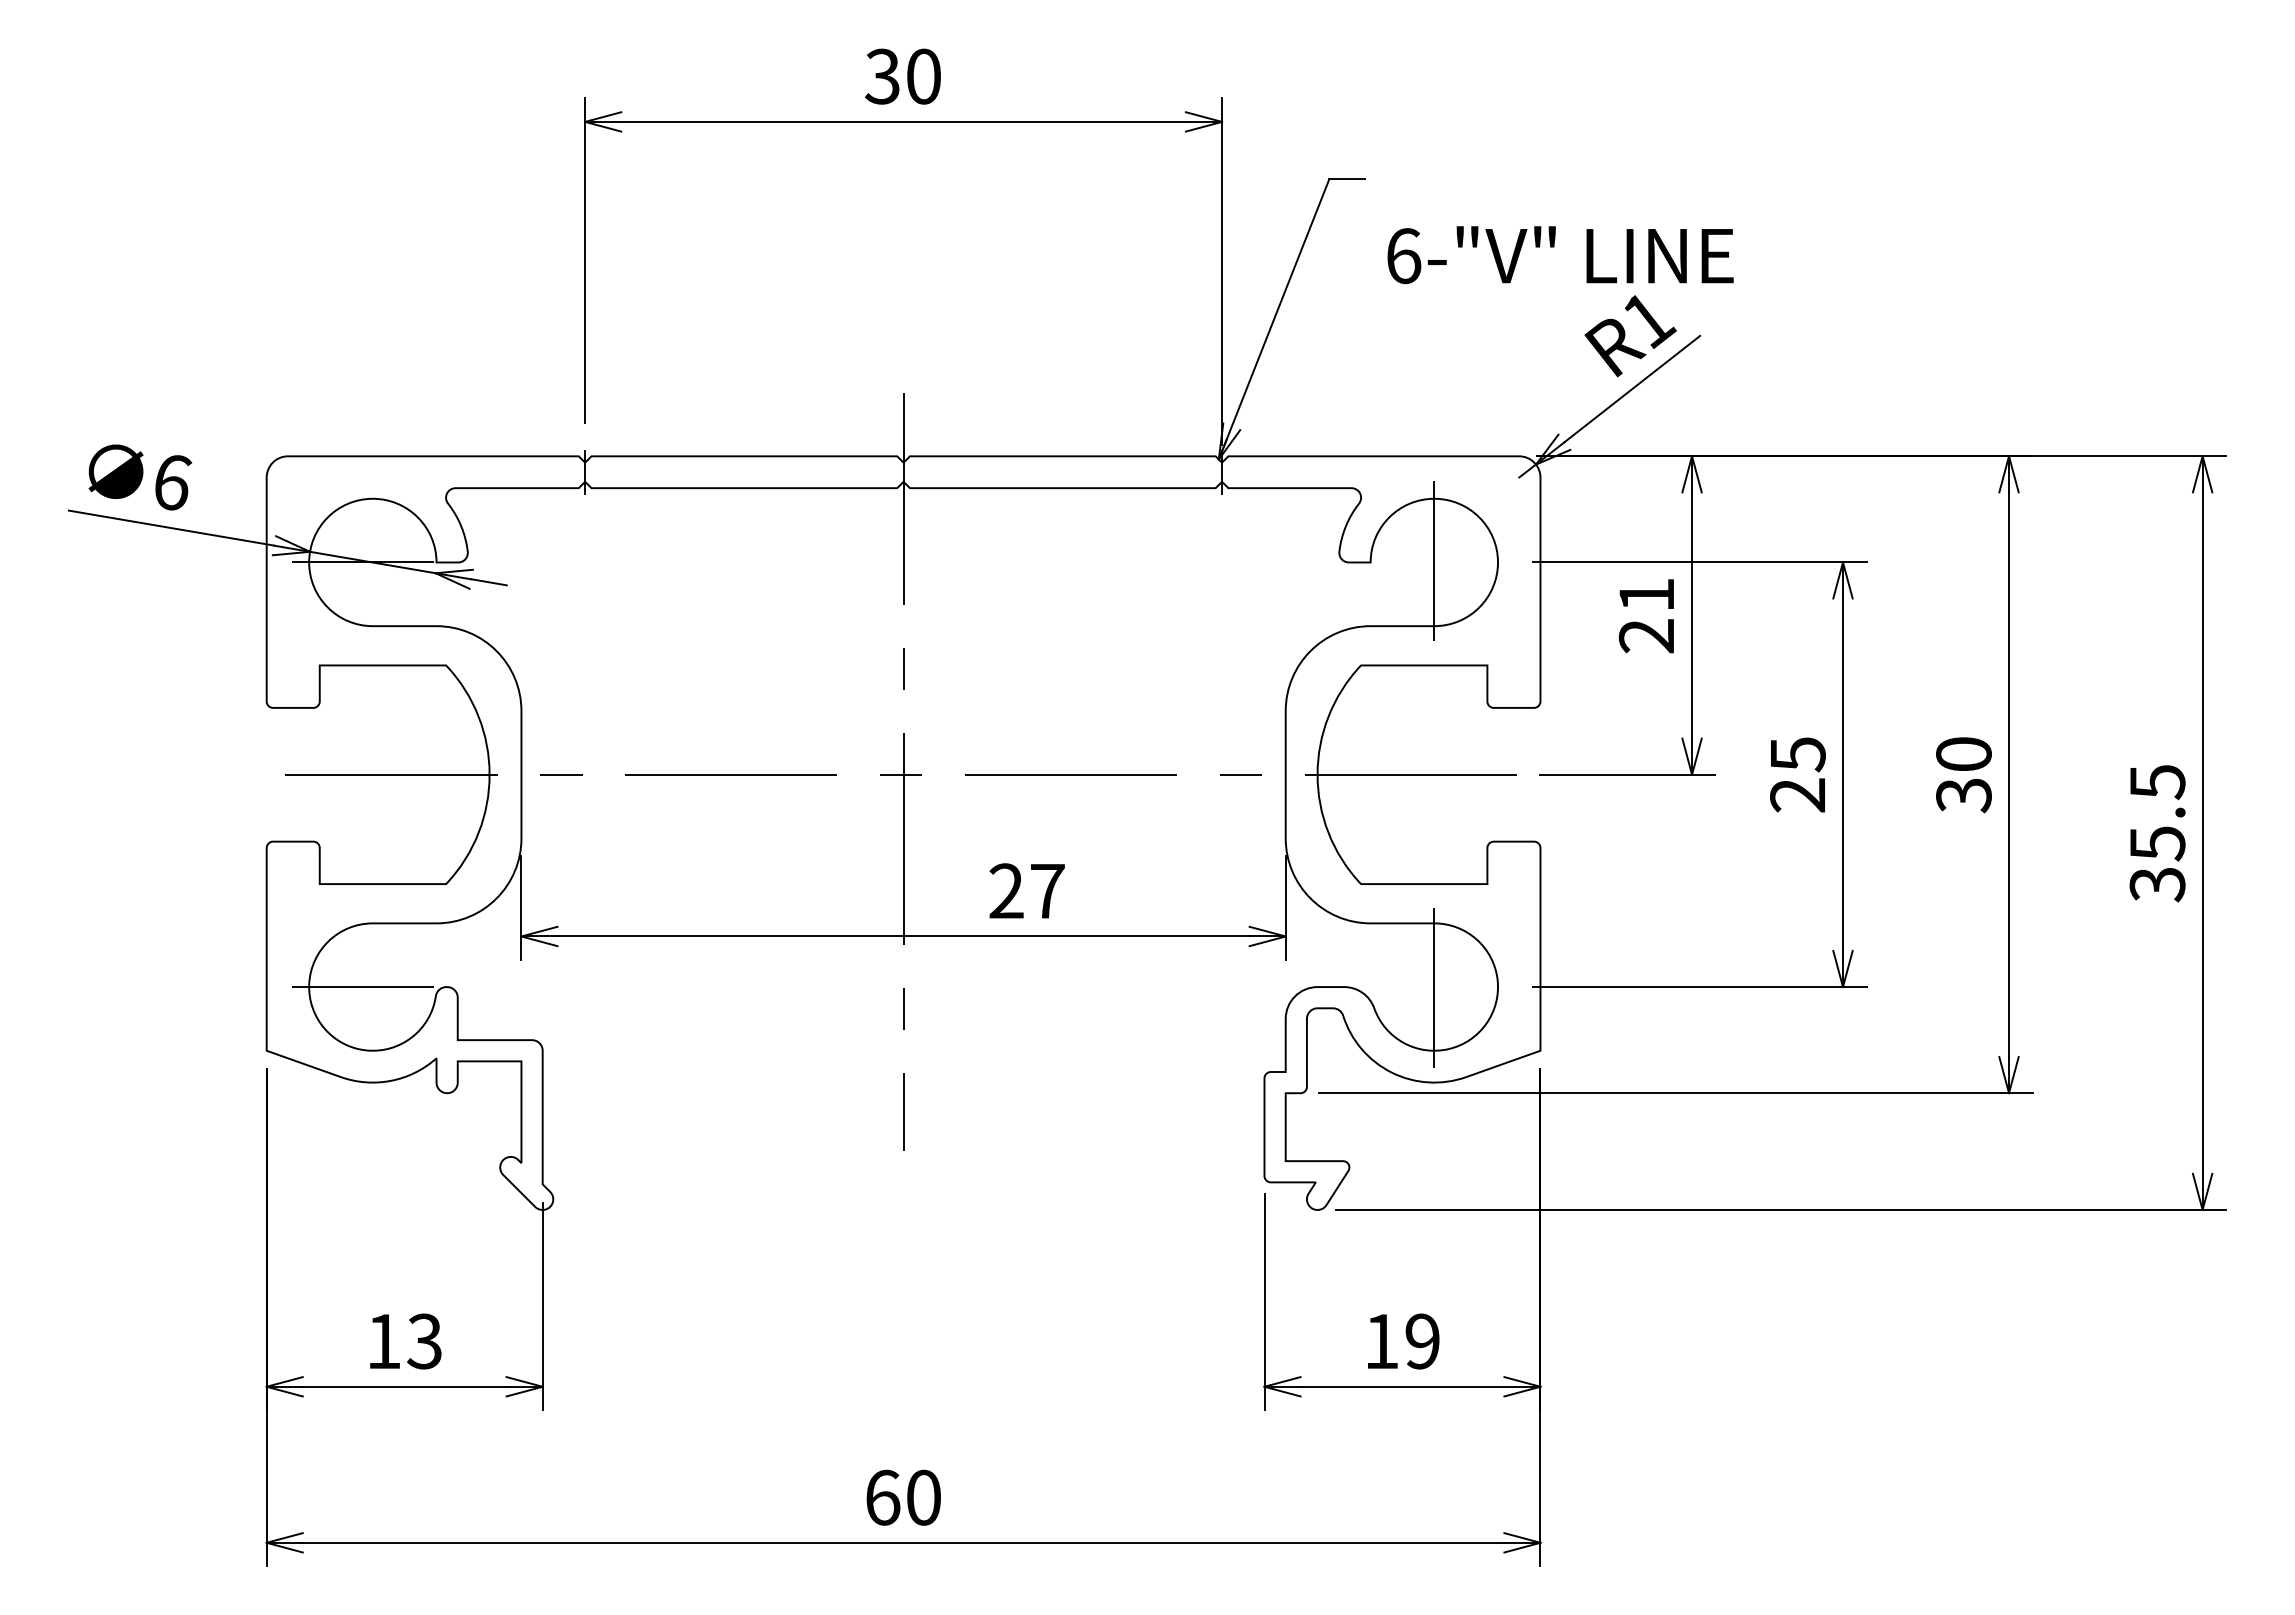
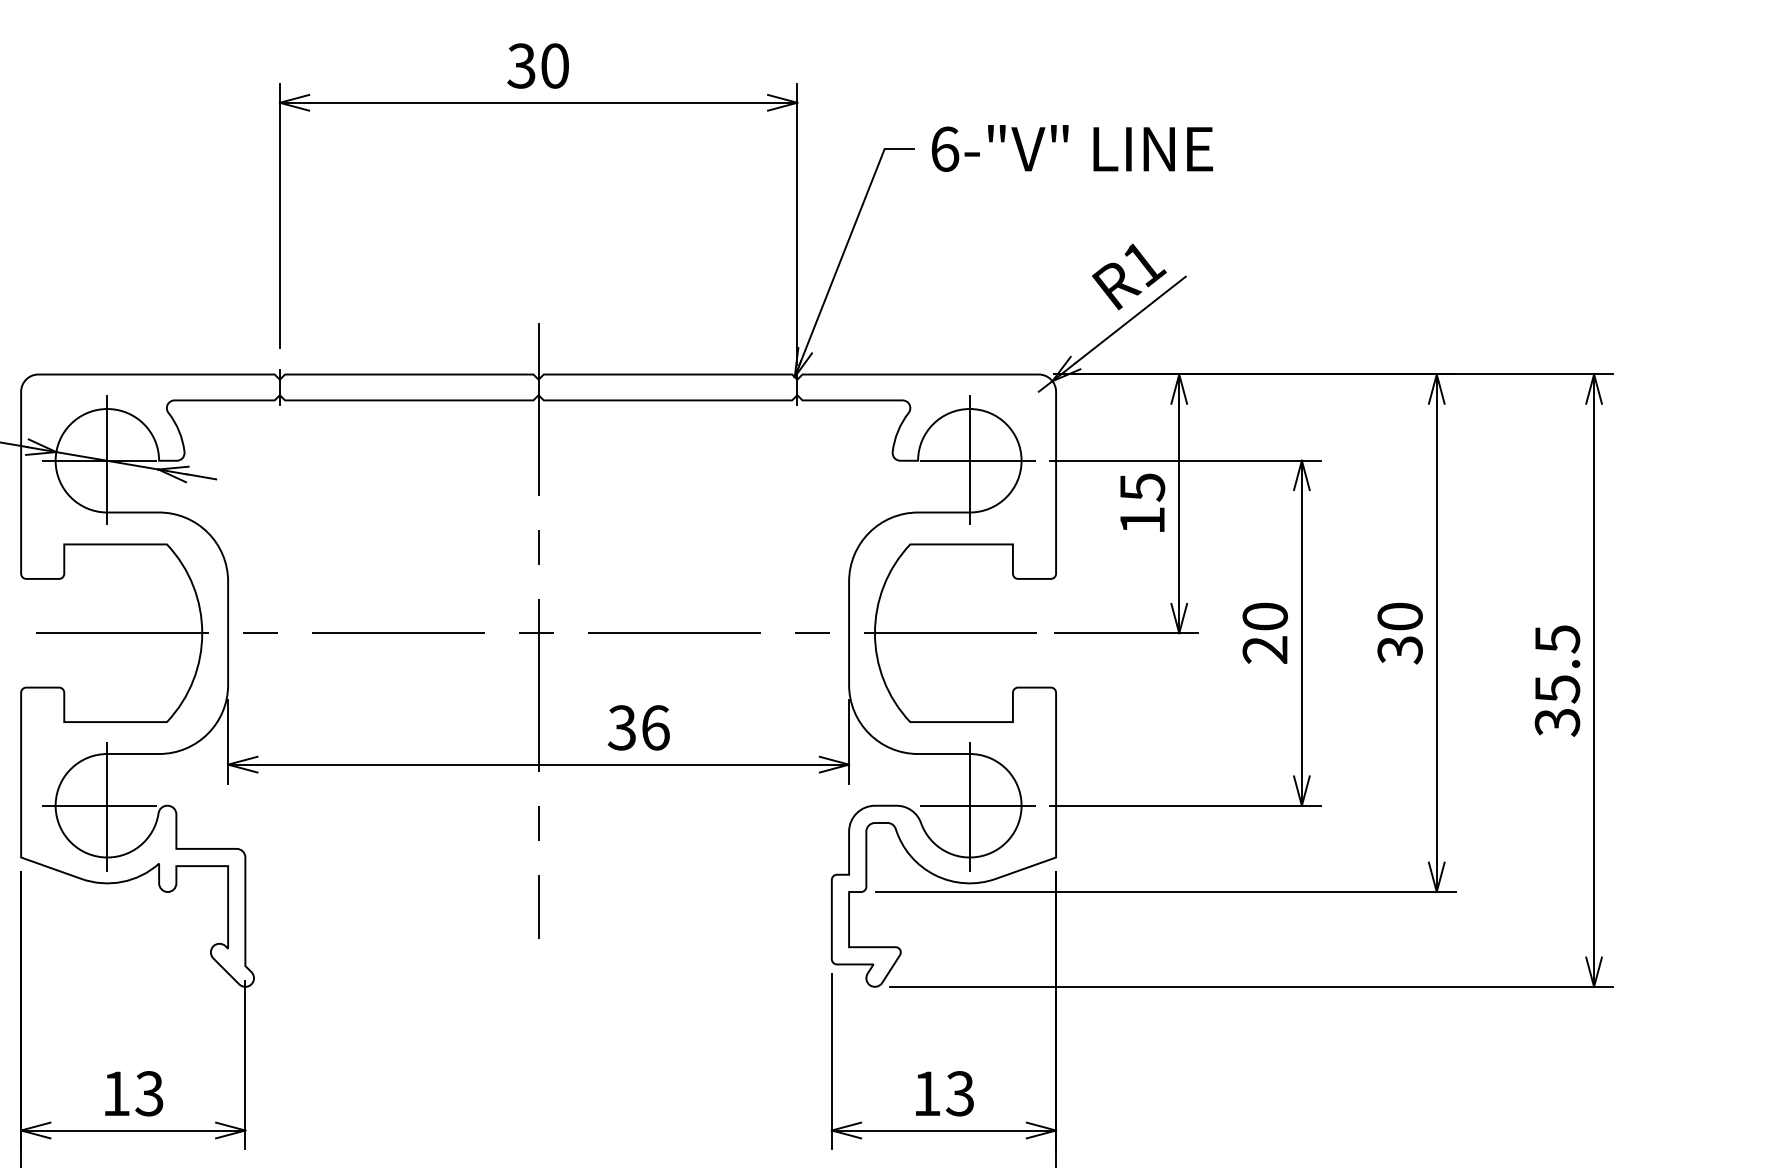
text: (1560, 255) -> (1072, 148), moved
line: (372, 561) -> (107, 459), added
line: (1444, 562) -> (978, 460), added
text: (1646, 615) -> (1142, 503), 21 -> 15
text: (1797, 754) -> (1264, 616), 25 -> 20
text: (1026, 891) -> (638, 728), 27 -> 36
line: (1444, 987) -> (978, 806), added
line: (372, 988) -> (107, 806), added
text: (1421, 1341) -> (959, 1093), 19 -> 13

